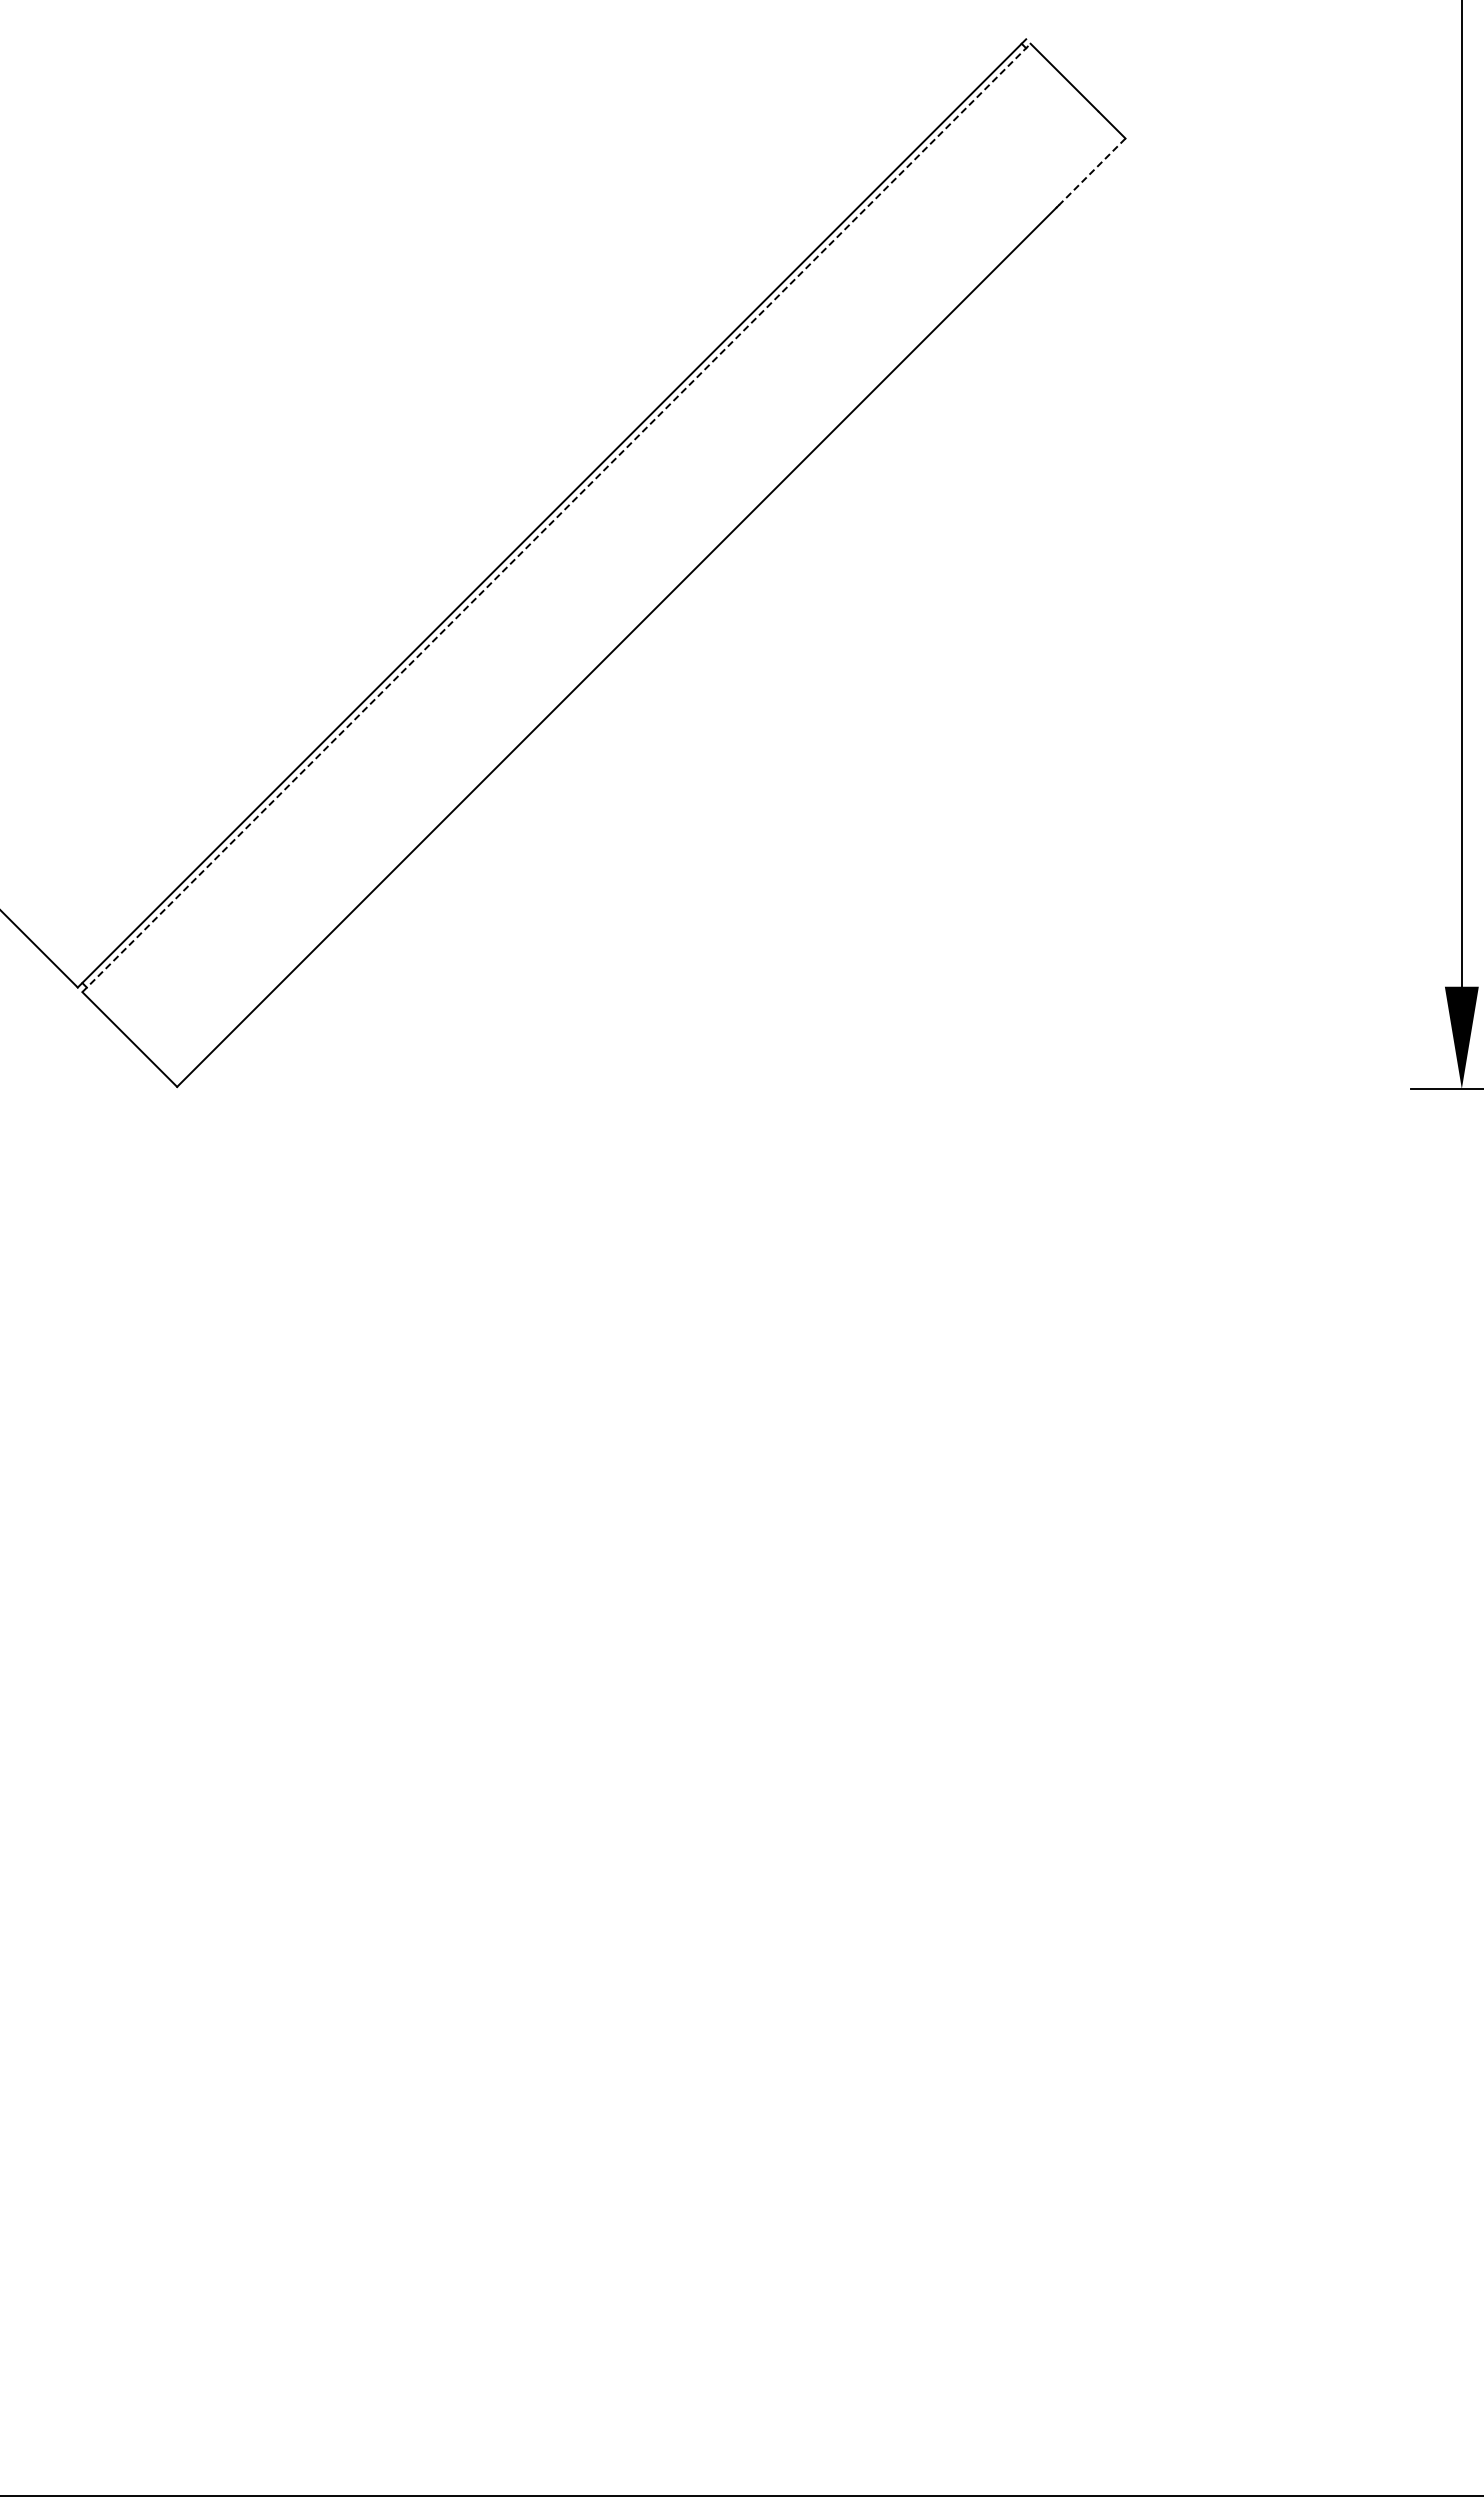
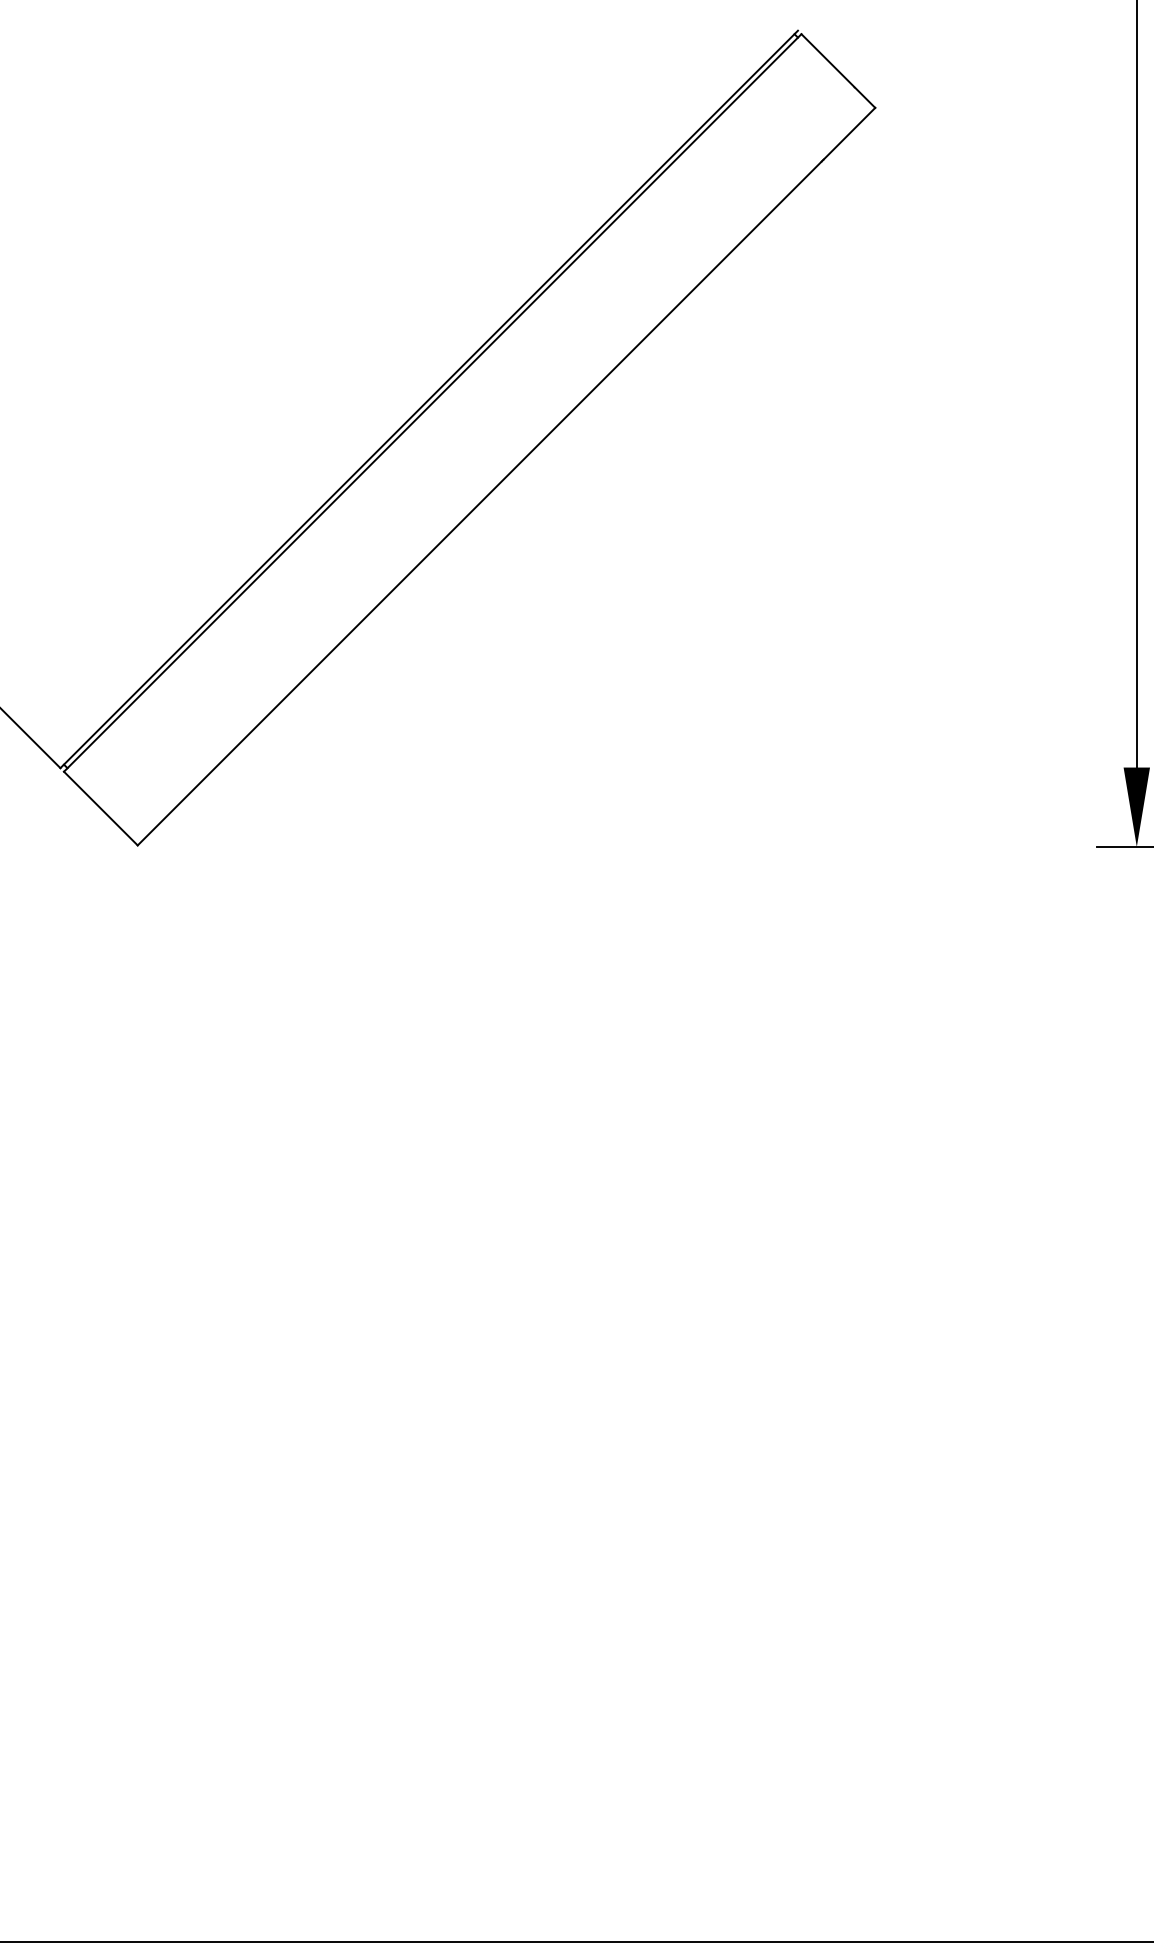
line: (1091, 172) -> (848, 134), dashed -> solid
line: (556, 517) -> (432, 402), dashed -> solid

